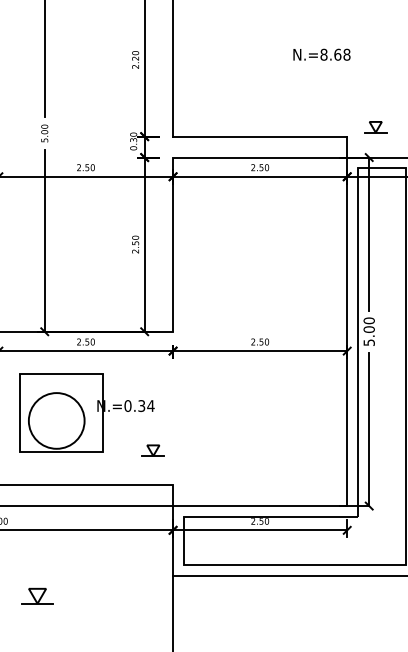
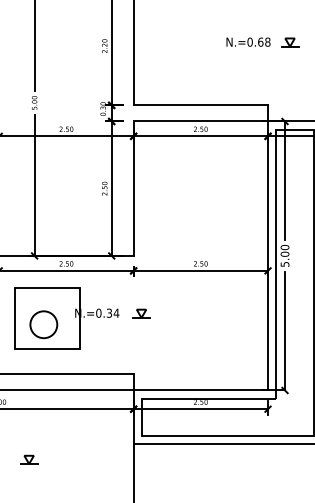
text: (323, 54) -> (249, 41), N.=8.68 -> N.=0.68
part: (375, 127) -> (289, 42), moved
circle: (56, 420) -> (43, 324), size x0.62
part: (152, 450) -> (140, 313), moved
part: (37, 595) -> (29, 459), size x0.71

